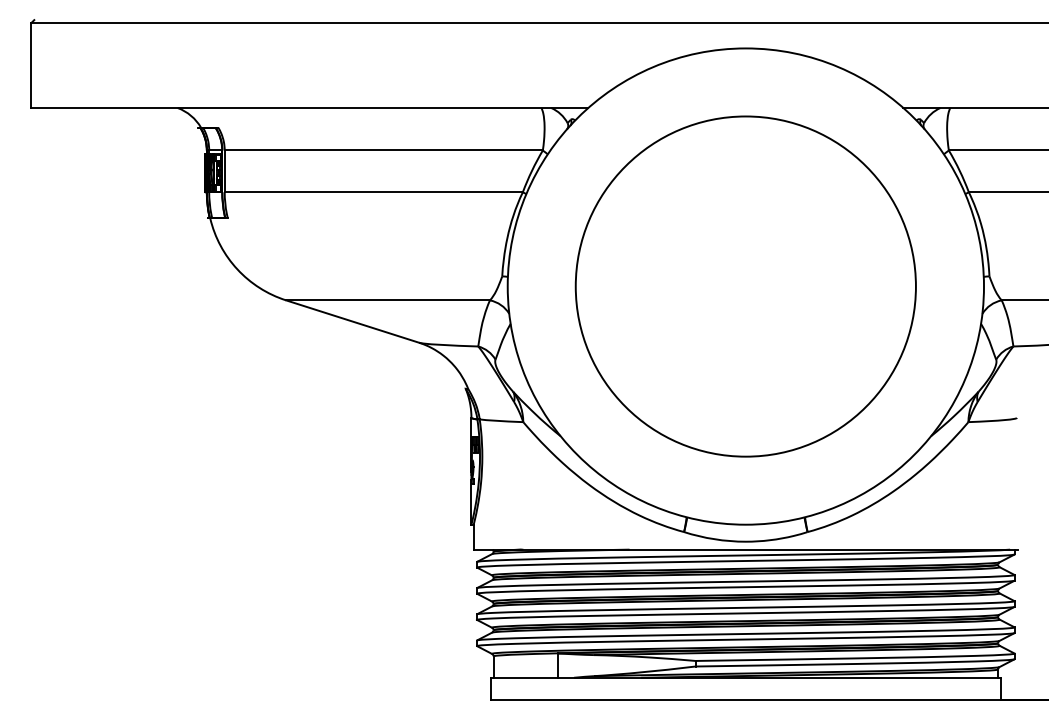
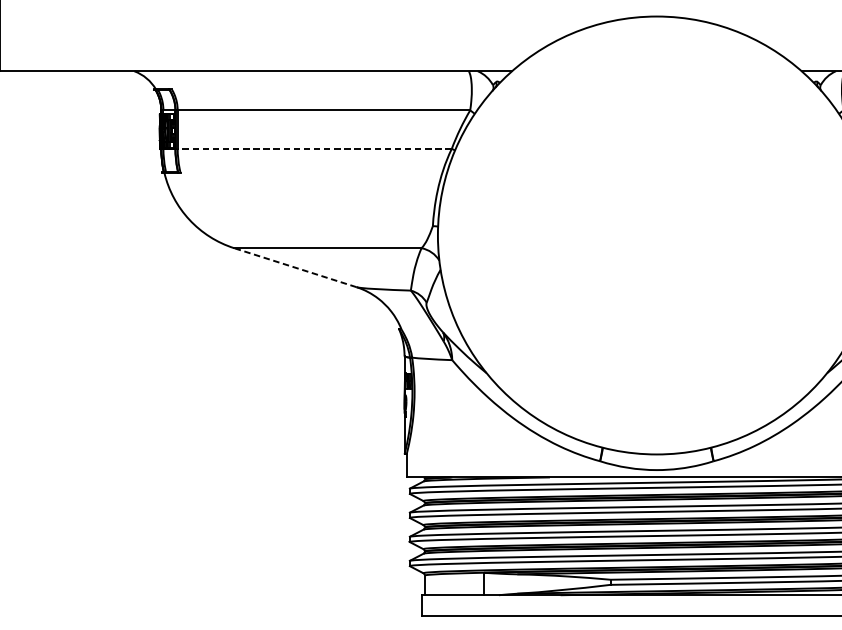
line: (373, 192) -> (314, 149), solid -> dashed
circle: (745, 286) -> (656, 235), removed
line: (352, 321) -> (295, 267), solid -> dashed

